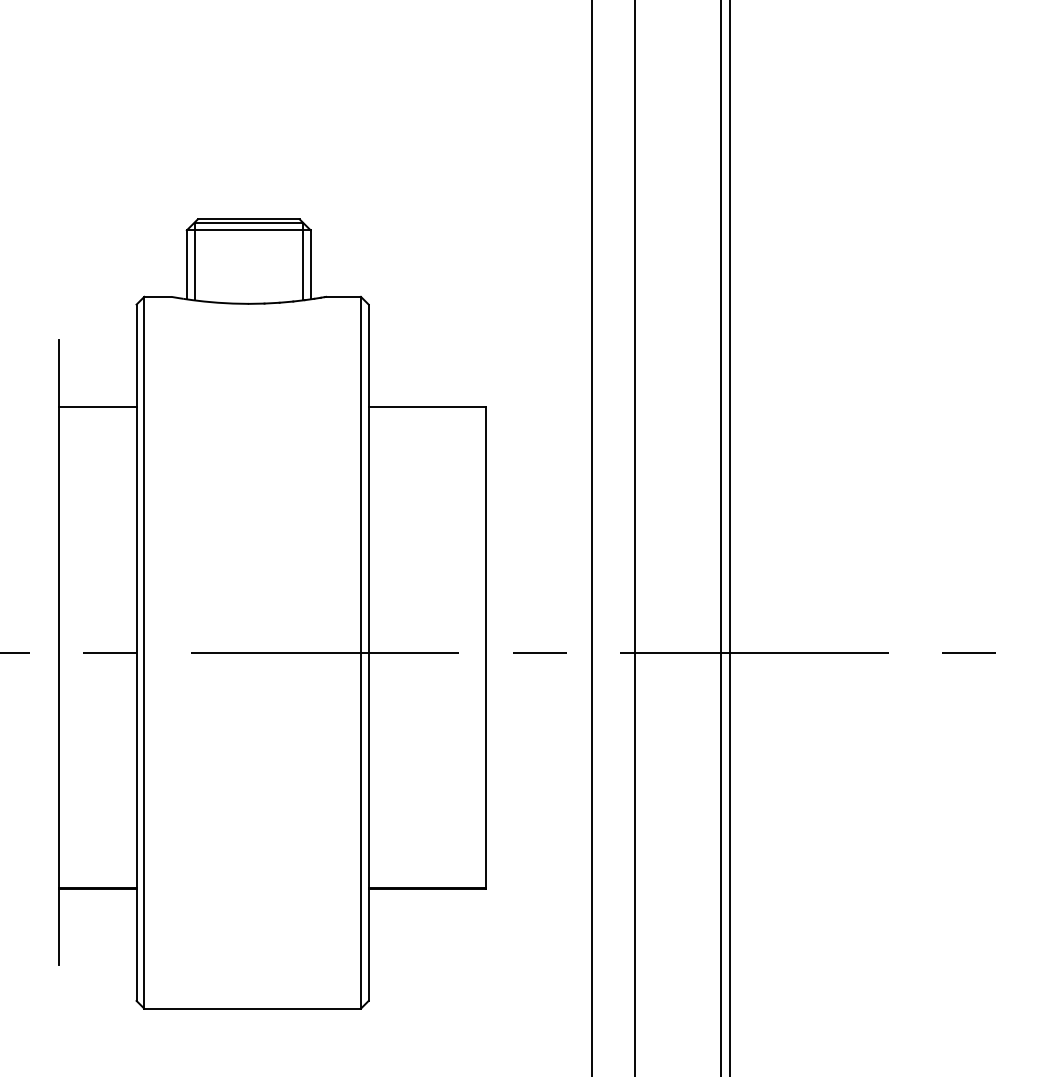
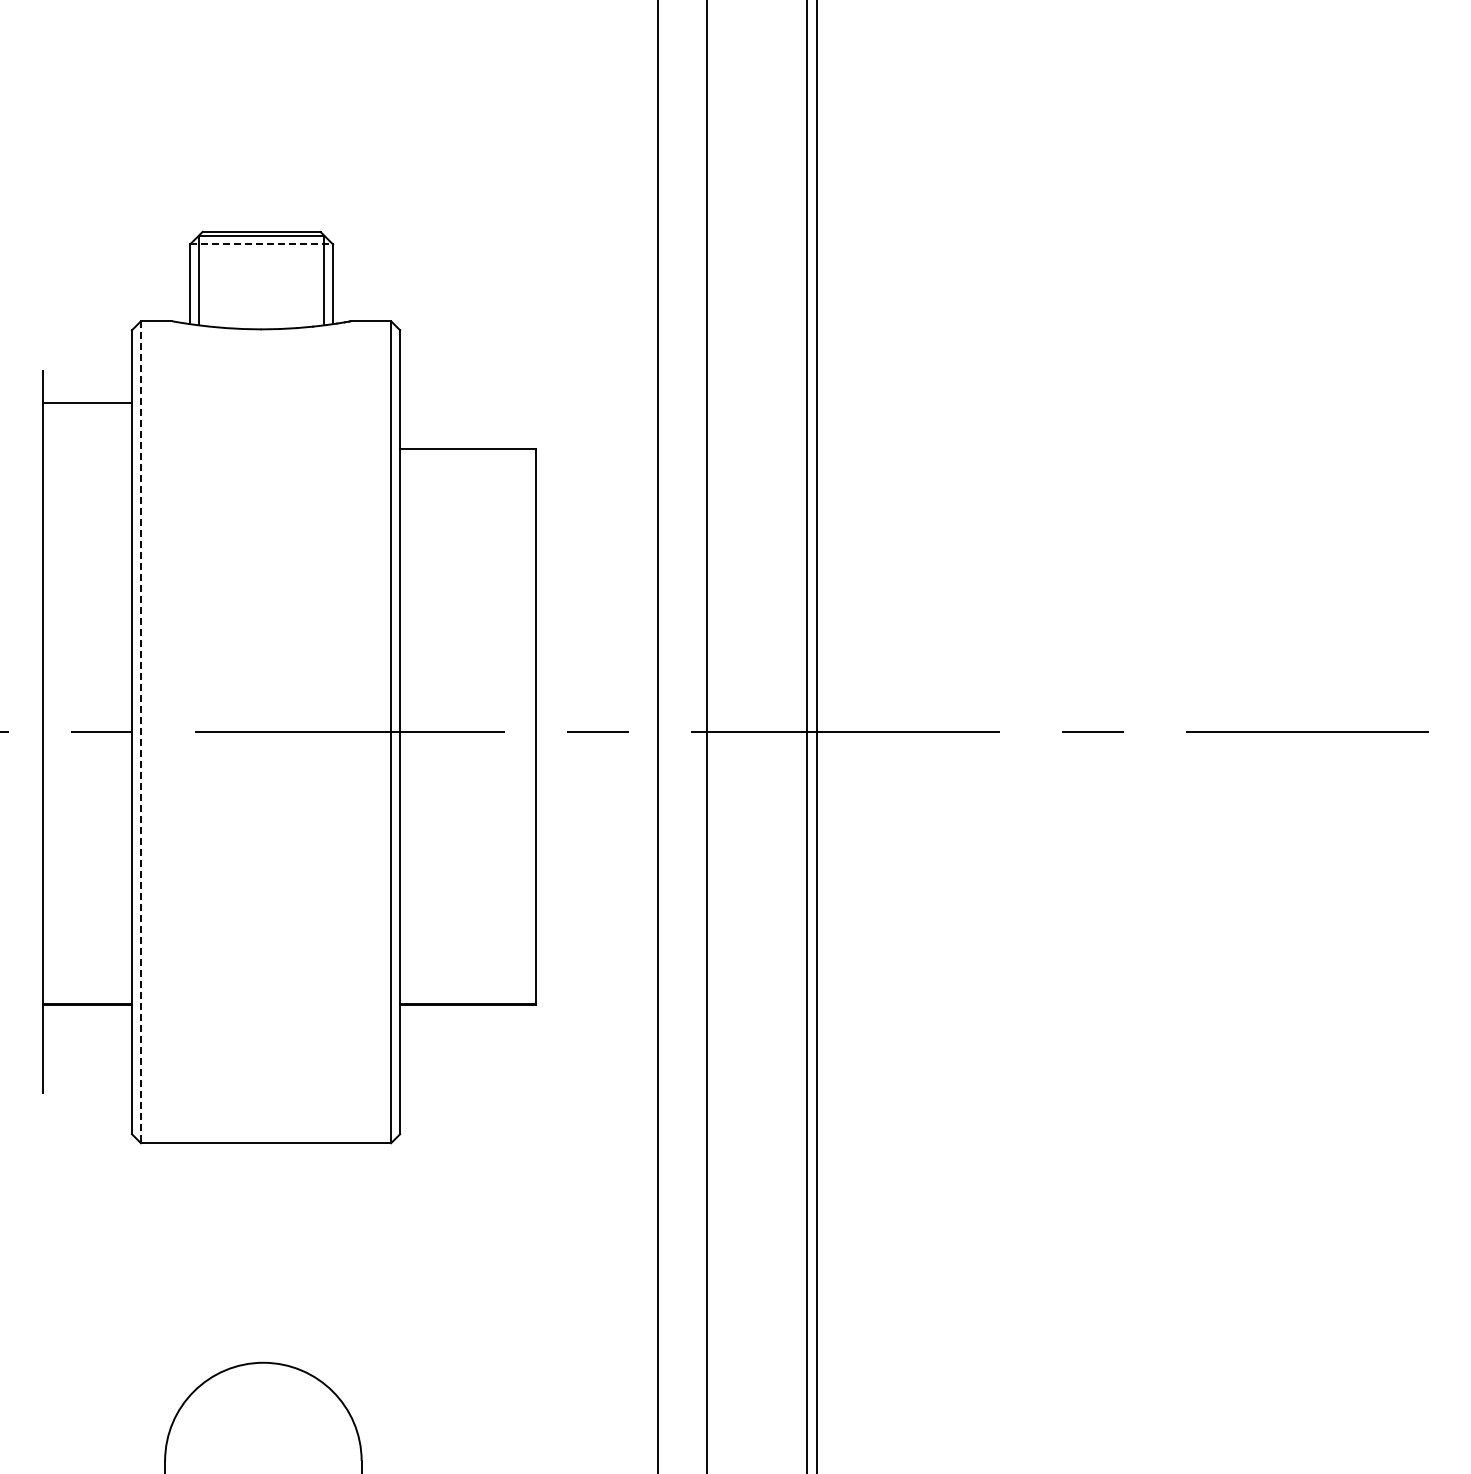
line: (249, 230) -> (262, 244), solid -> dashed
line: (98, 407) -> (87, 402), moved
line: (143, 652) -> (140, 732), solid -> dashed

